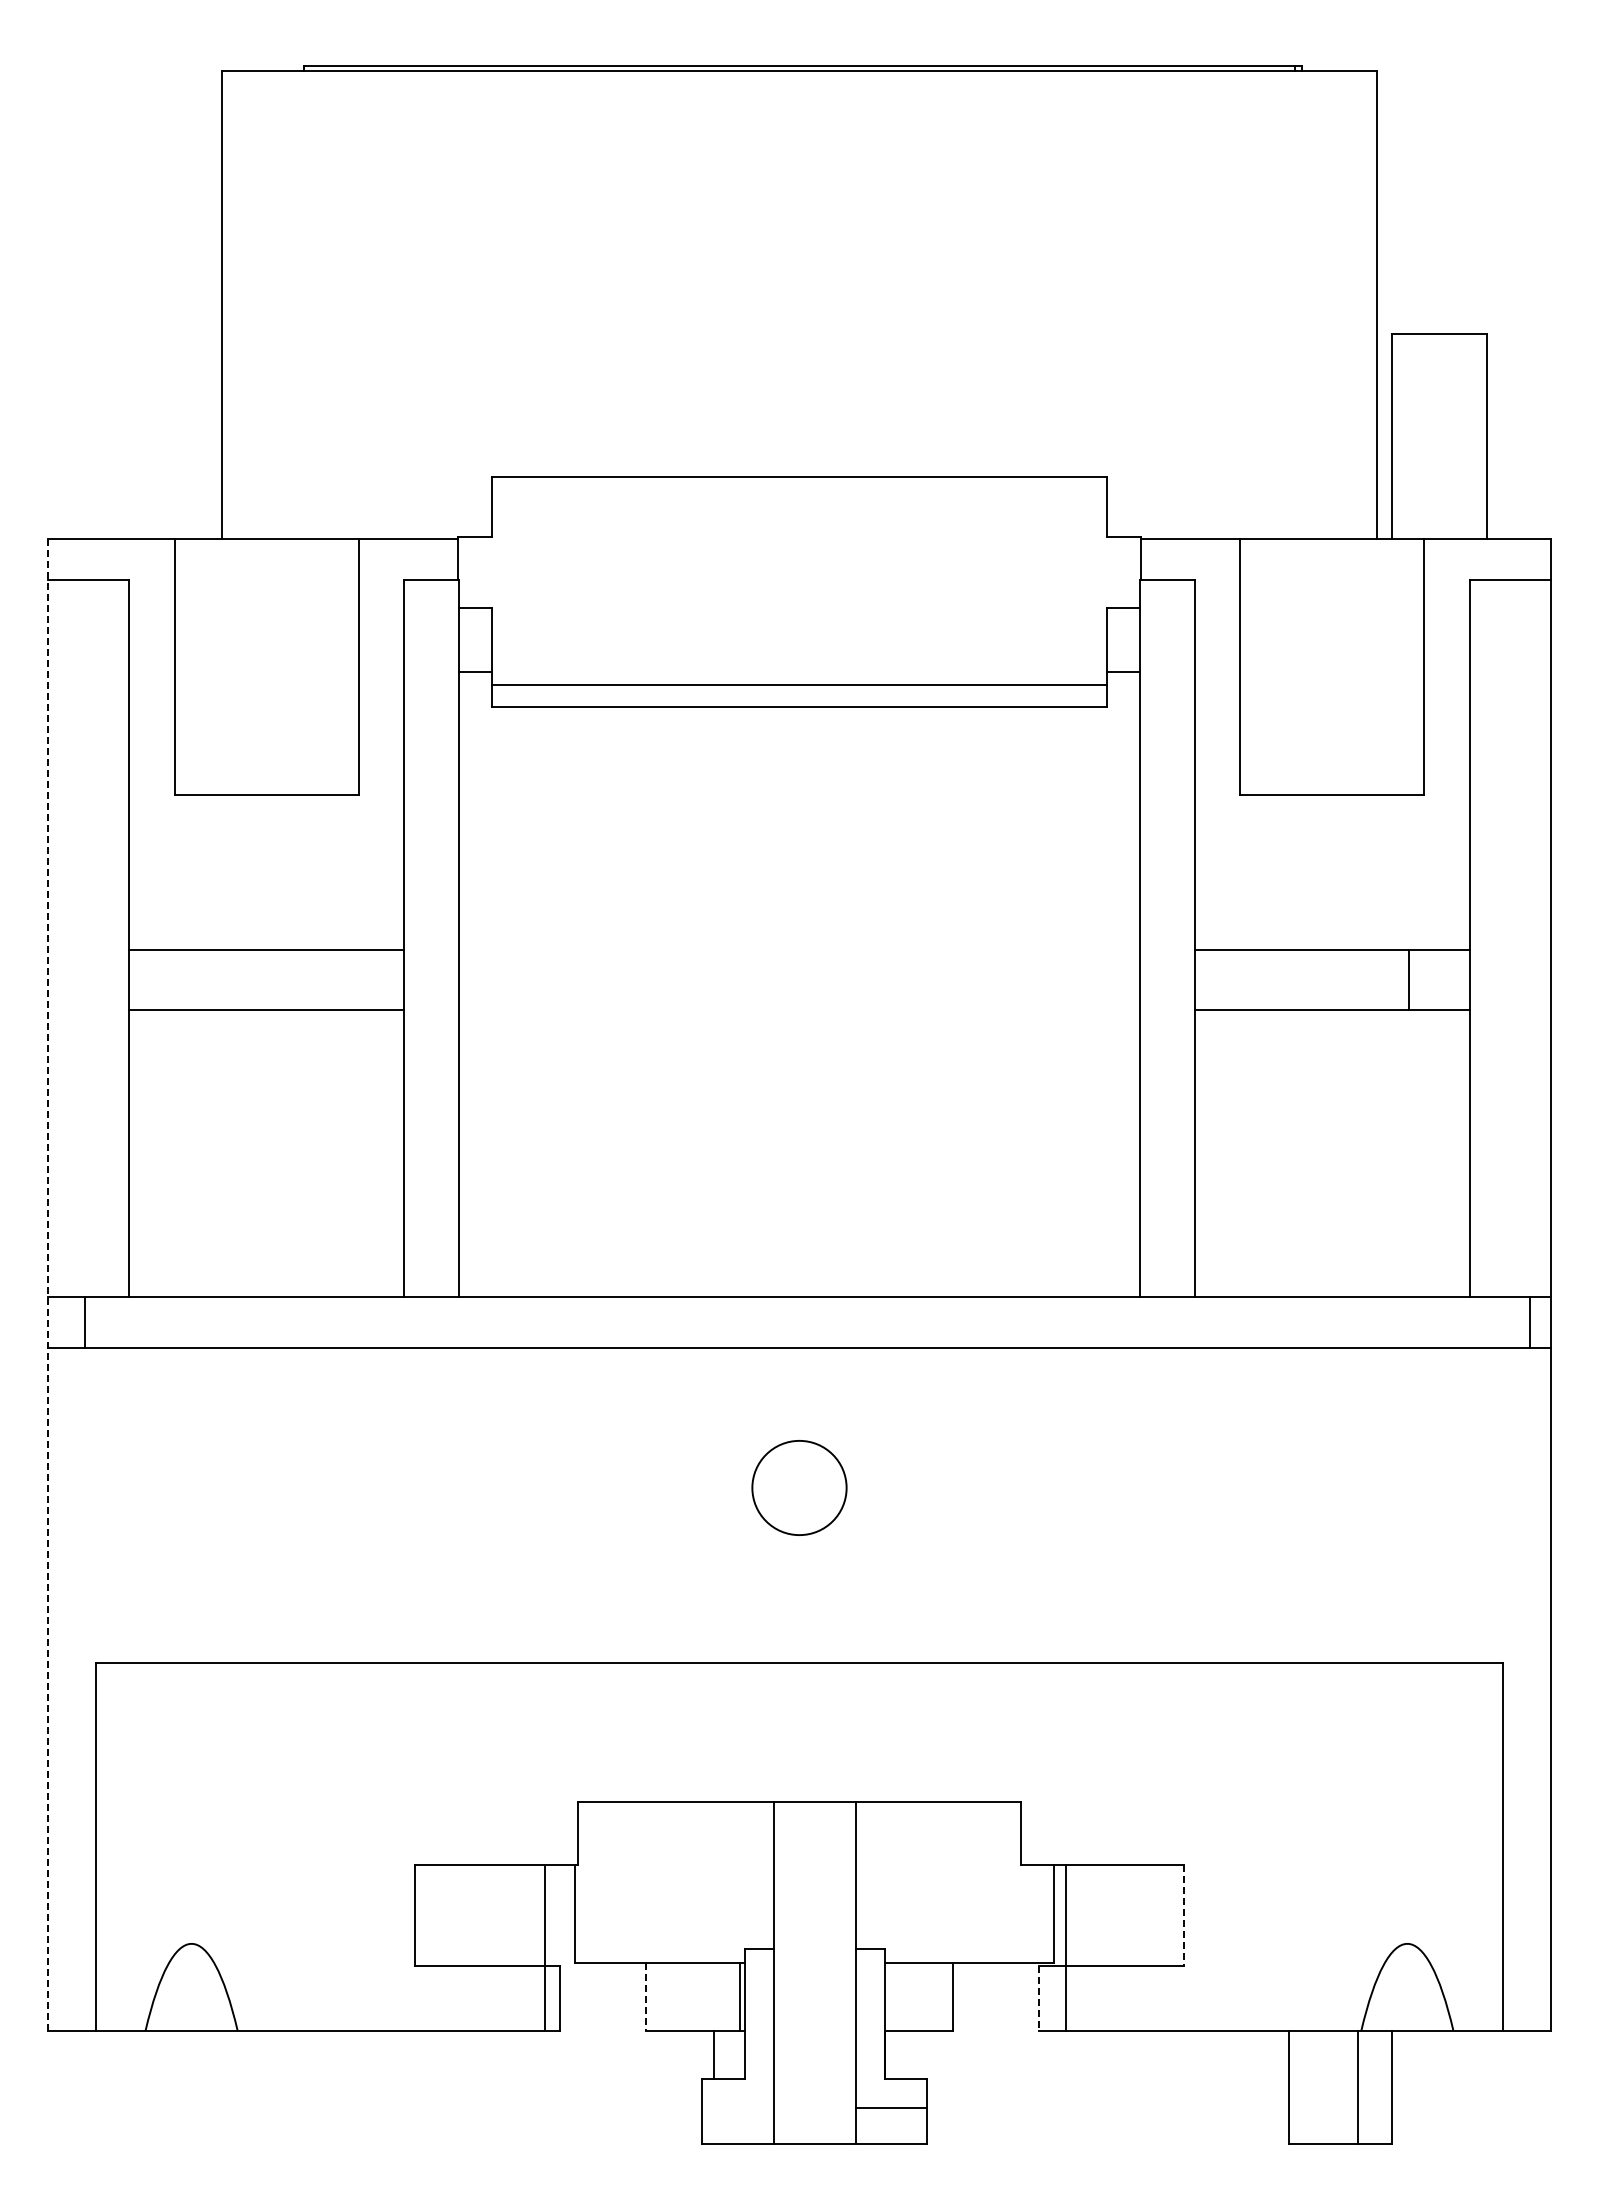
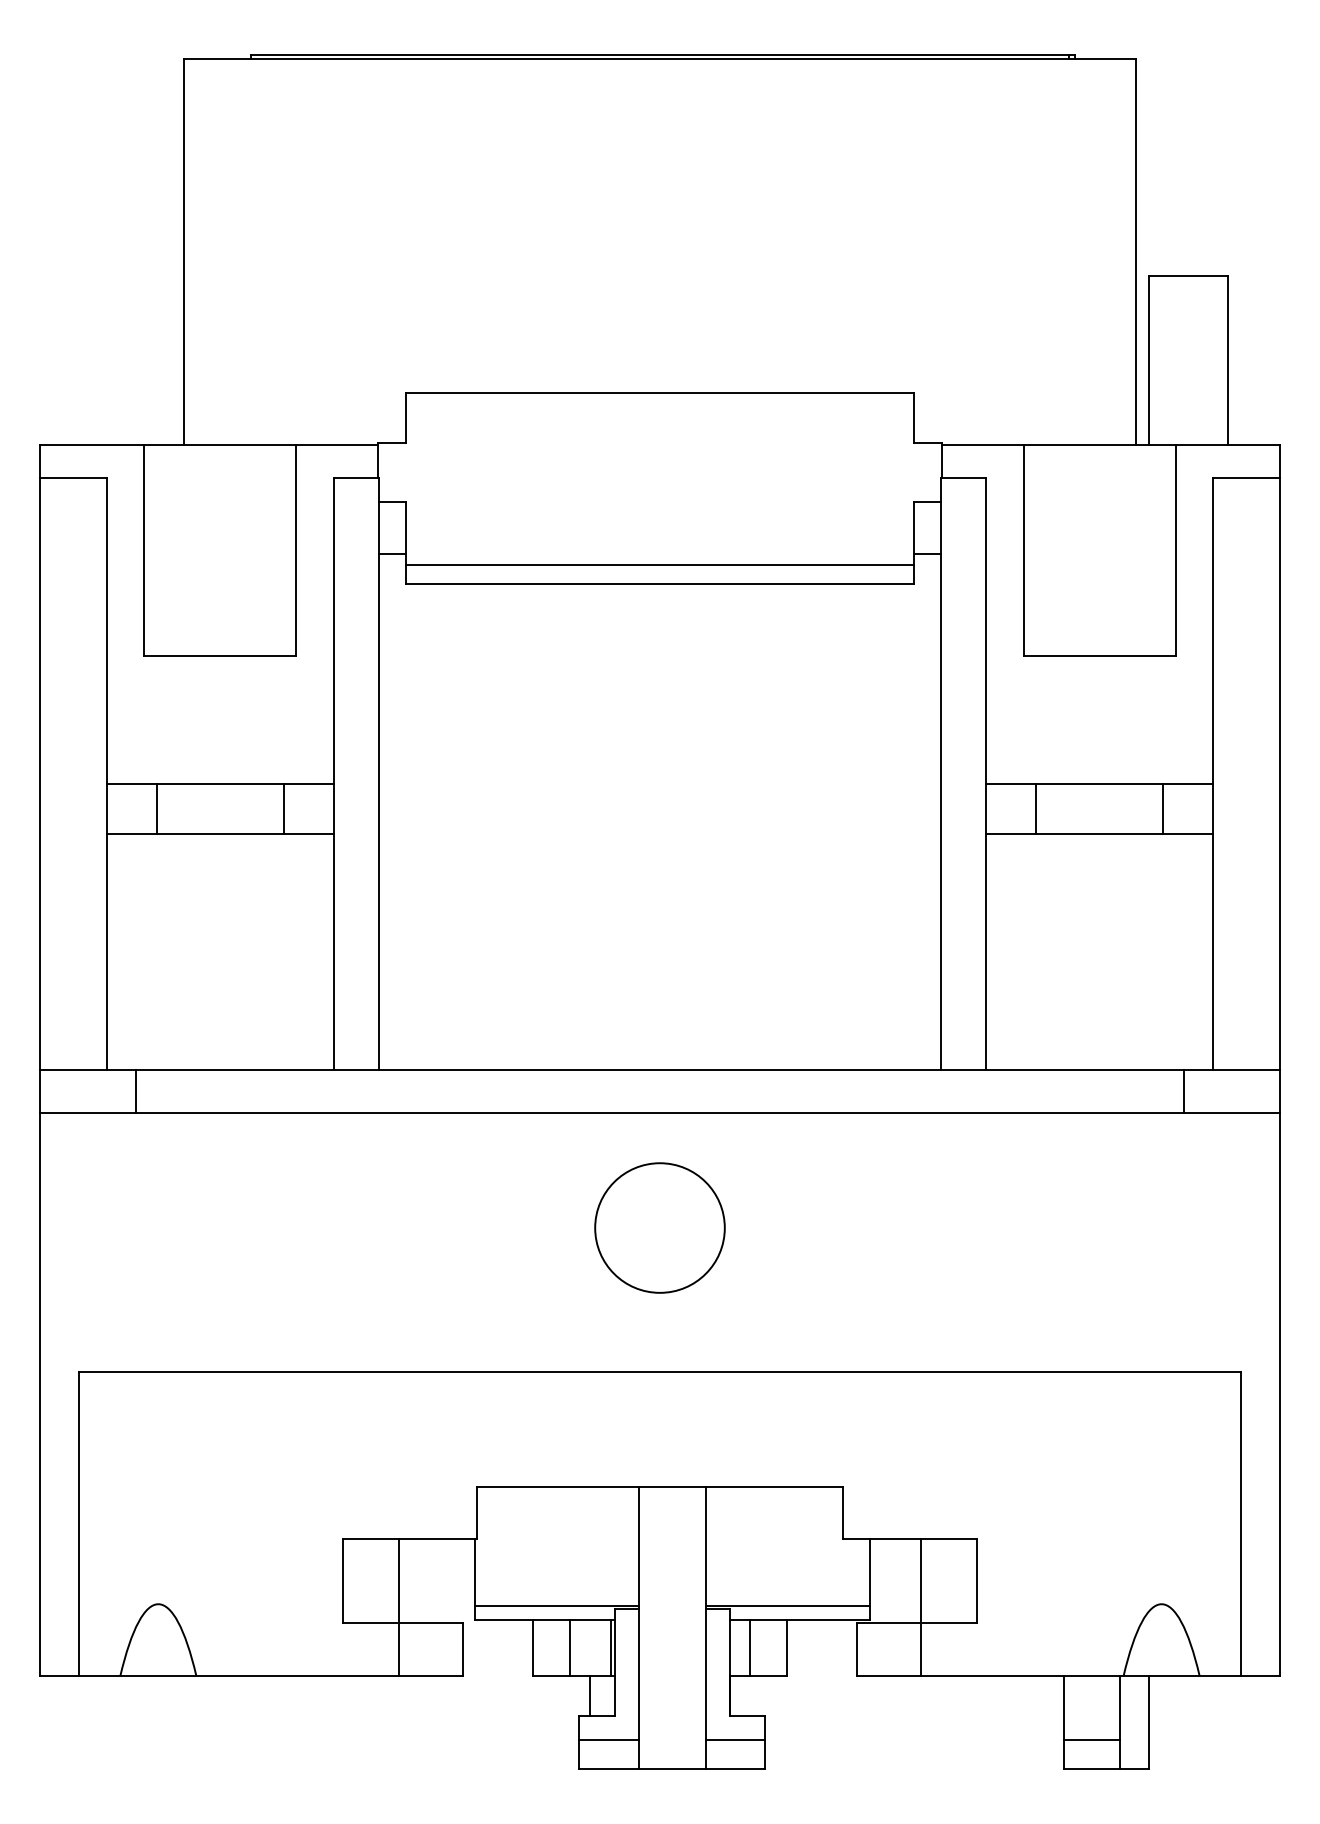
line: (189, 979) -> (156, 808), added
line: (343, 979) -> (283, 808), added
line: (1255, 979) -> (1036, 808), added
line: (48, 1284) -> (40, 1060), dashed -> solid
line: (85, 1321) -> (135, 1090), moved
line: (1529, 1321) -> (1184, 1090), moved
circle: (799, 1487) -> (660, 1227), size x1.67
line: (1183, 1916) -> (976, 1581), dashed -> solid
line: (674, 1945) -> (556, 1605), added
line: (954, 1945) -> (787, 1605), added
line: (544, 1948) -> (399, 1608), moved
line: (1066, 1948) -> (920, 1608), moved
line: (690, 1996) -> (570, 1647), added
line: (908, 1996) -> (749, 1647), added
line: (645, 1997) -> (532, 1648), dashed -> solid
line: (1038, 1999) -> (857, 1650), dashed -> solid
line: (737, 2107) -> (608, 1739), added
line: (1323, 2107) -> (1092, 1739), added

